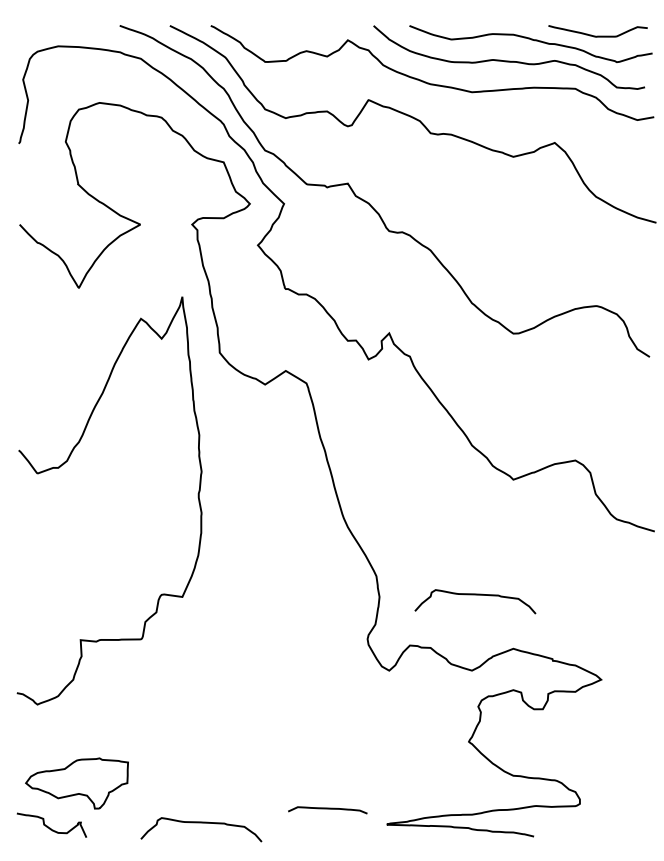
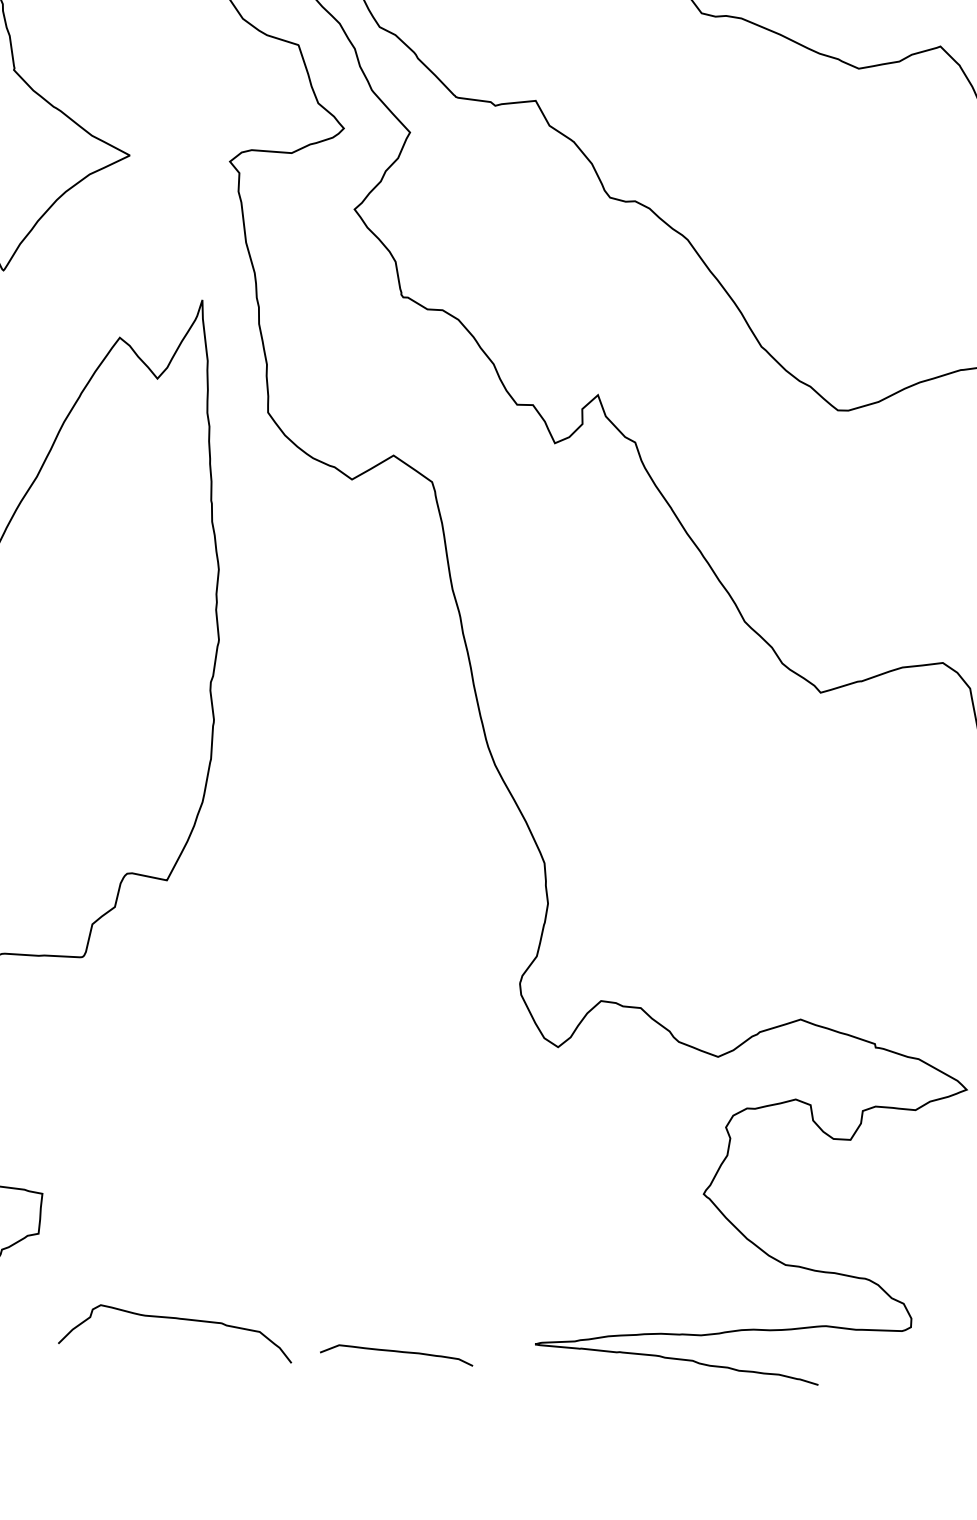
curve: (475, 595) -> (733, 912), removed
curve: (327, 809) -> (396, 1353), moved

